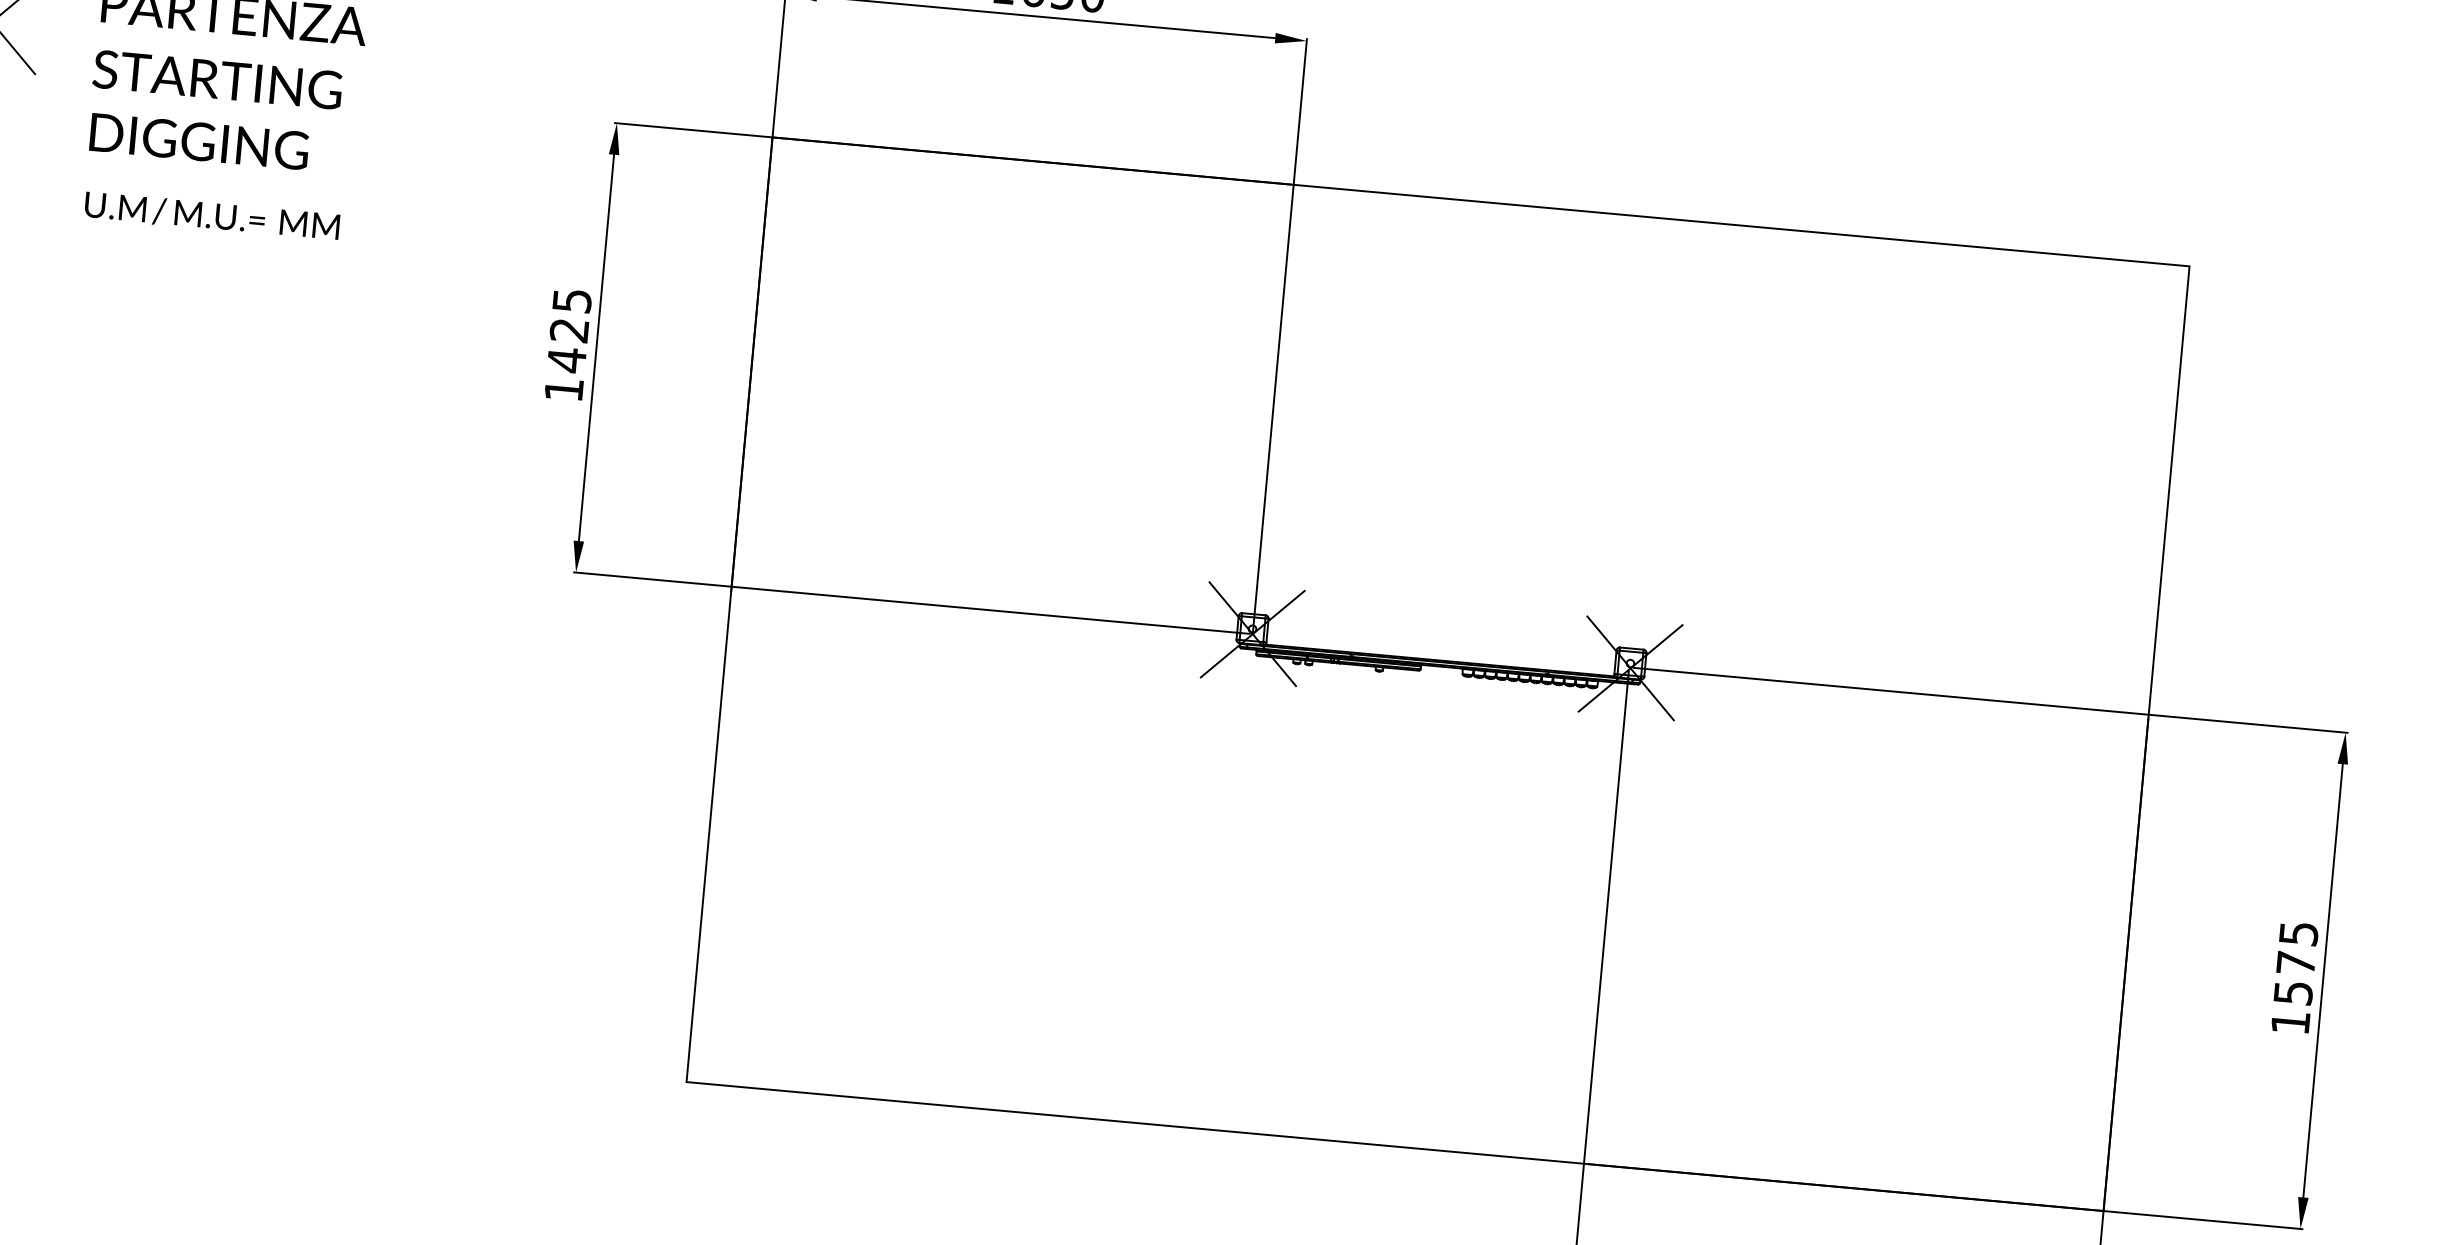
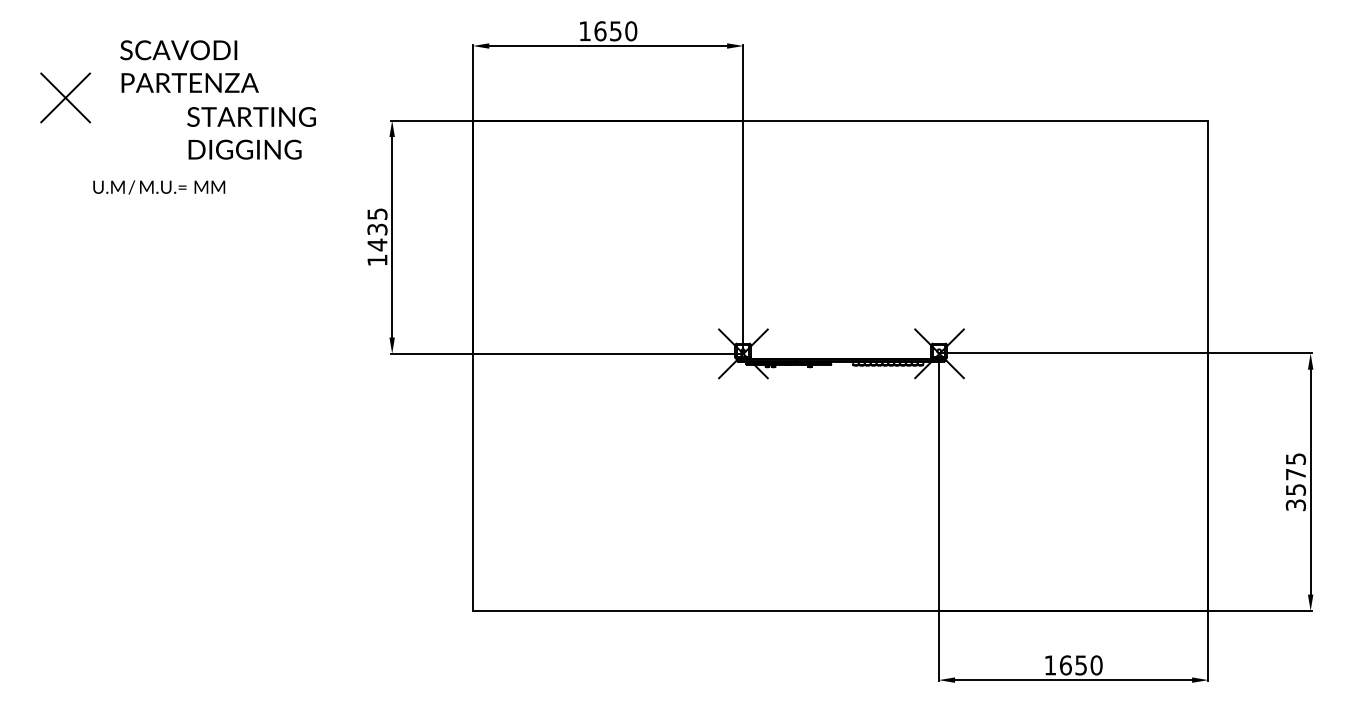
text: (214, 111) -> (251, 133), moved
text: (212, 216) -> (159, 187), moved
text: (569, 330) -> (377, 229), 1425 -> 1435
text: (2289, 1023) -> (1295, 505), 1575 -> 3575

